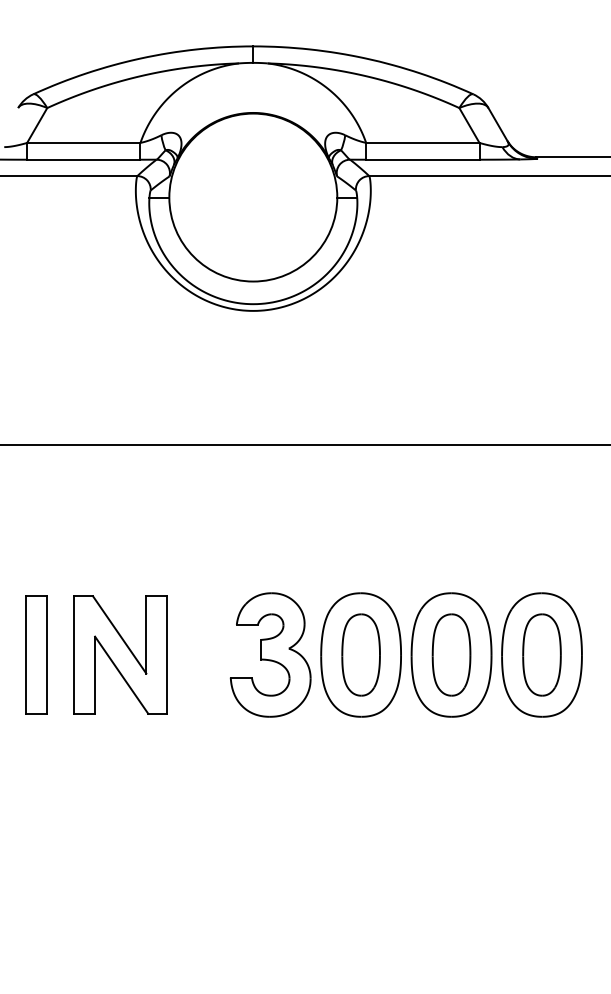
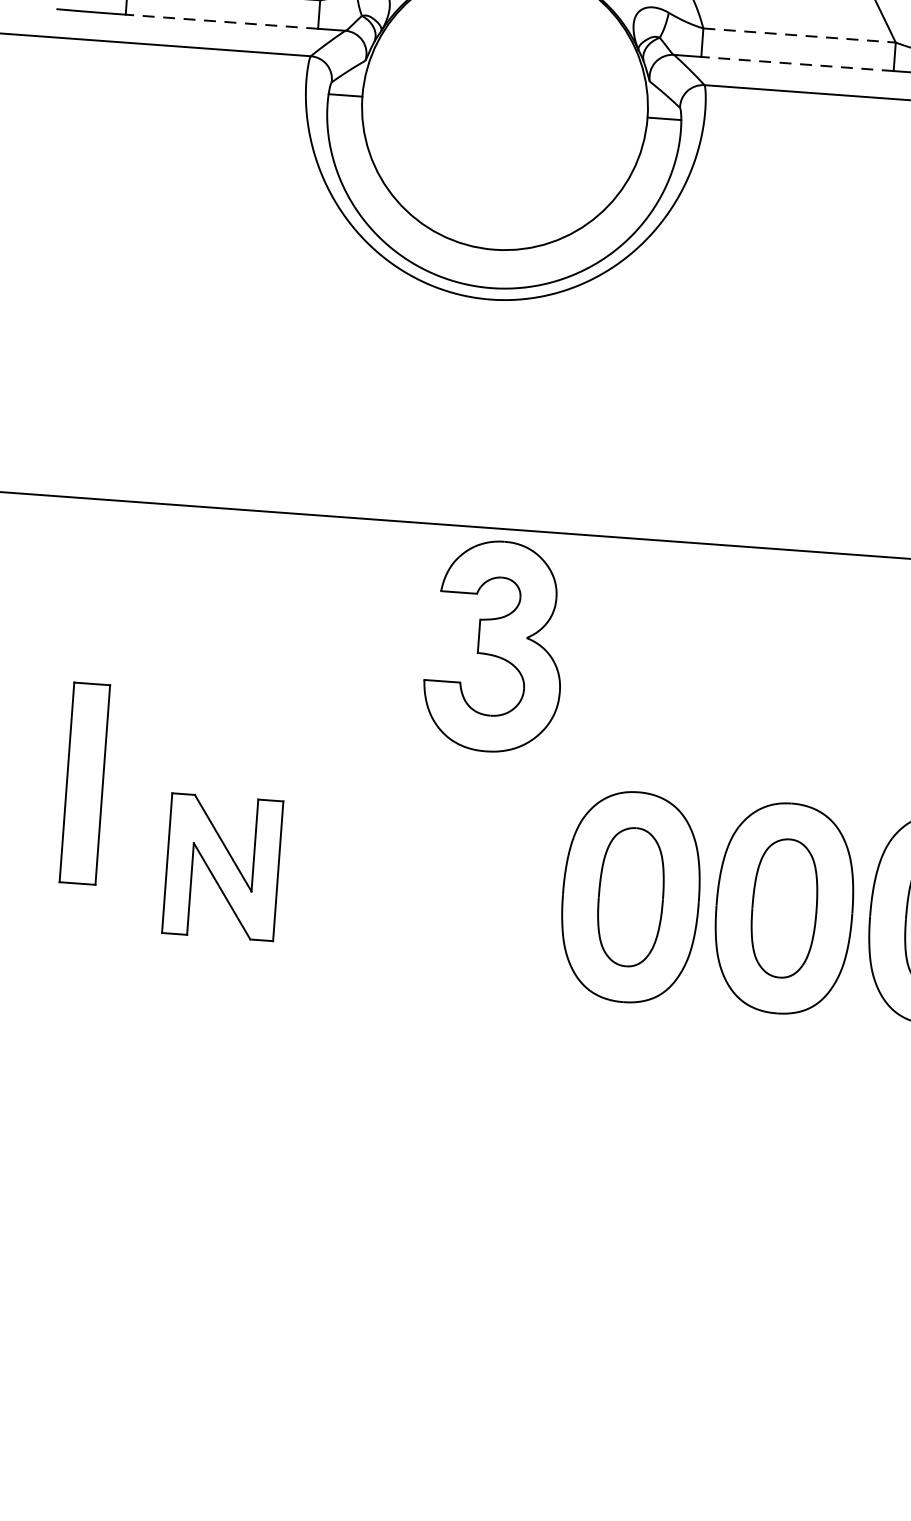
line: (422, 142) -> (799, 34), solid -> dashed
line: (83, 159) -> (221, 21), solid -> dashed
line: (422, 159) -> (796, 63), solid -> dashed
part: (36, 654) -> (85, 782), moved
part: (120, 654) -> (222, 866), size x0.7
part: (270, 654) -> (494, 645), moved

